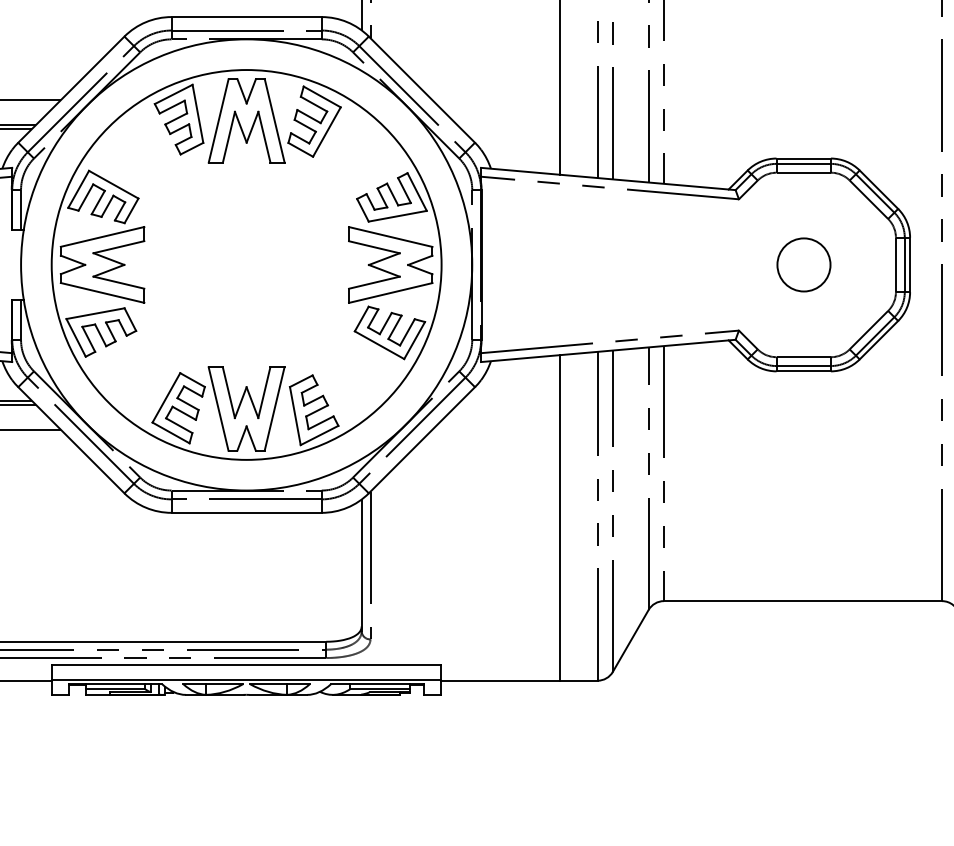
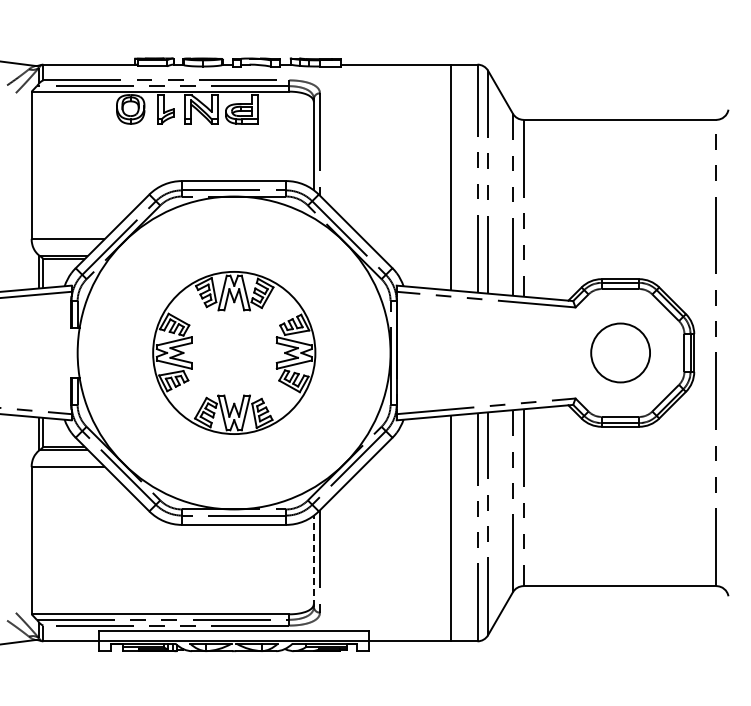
part: (247, 264) -> (234, 352), size x0.6
circle: (803, 264) -> (620, 352), size x1.6
line: (361, 565) -> (313, 561), solid -> dashed

